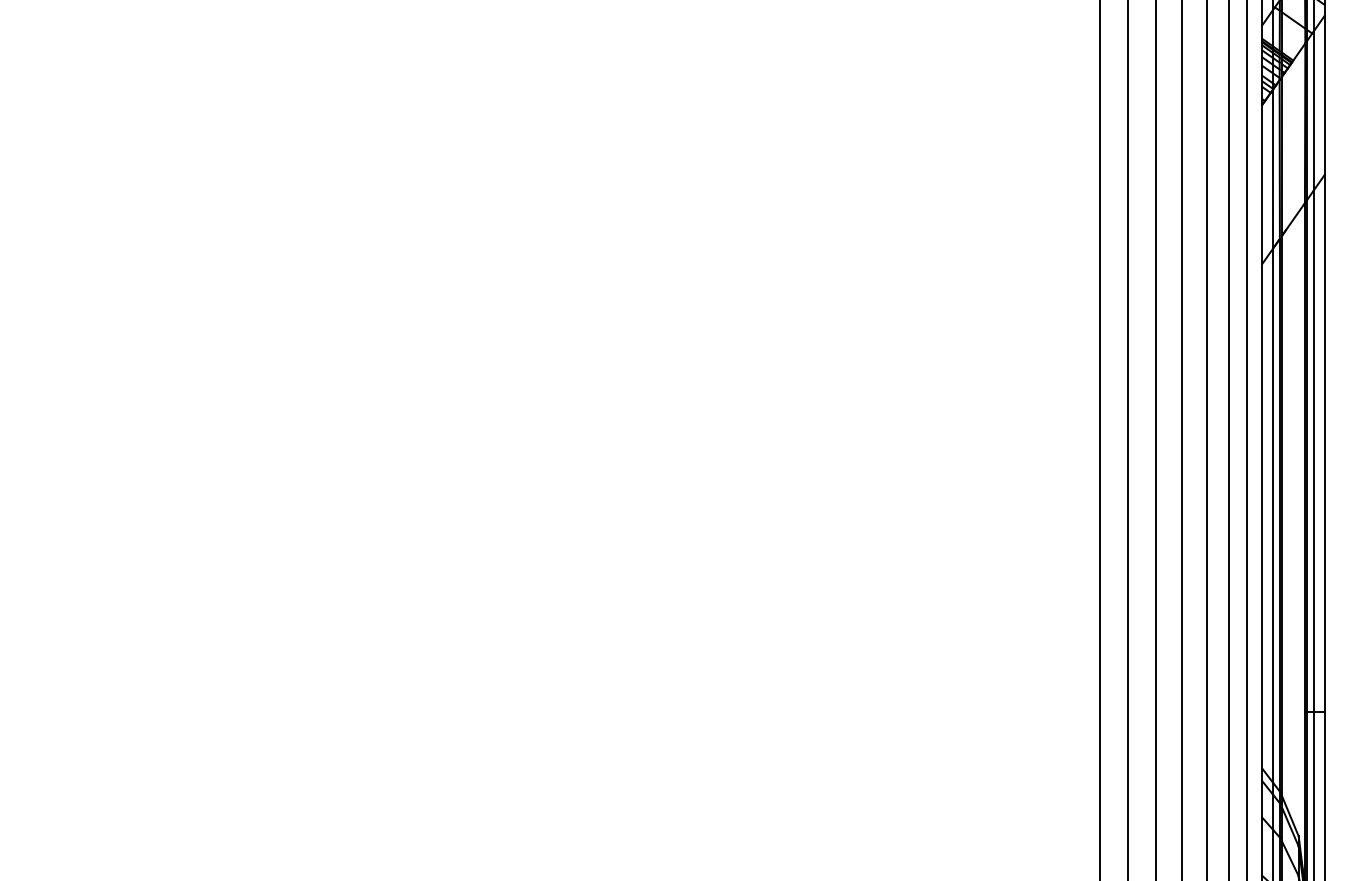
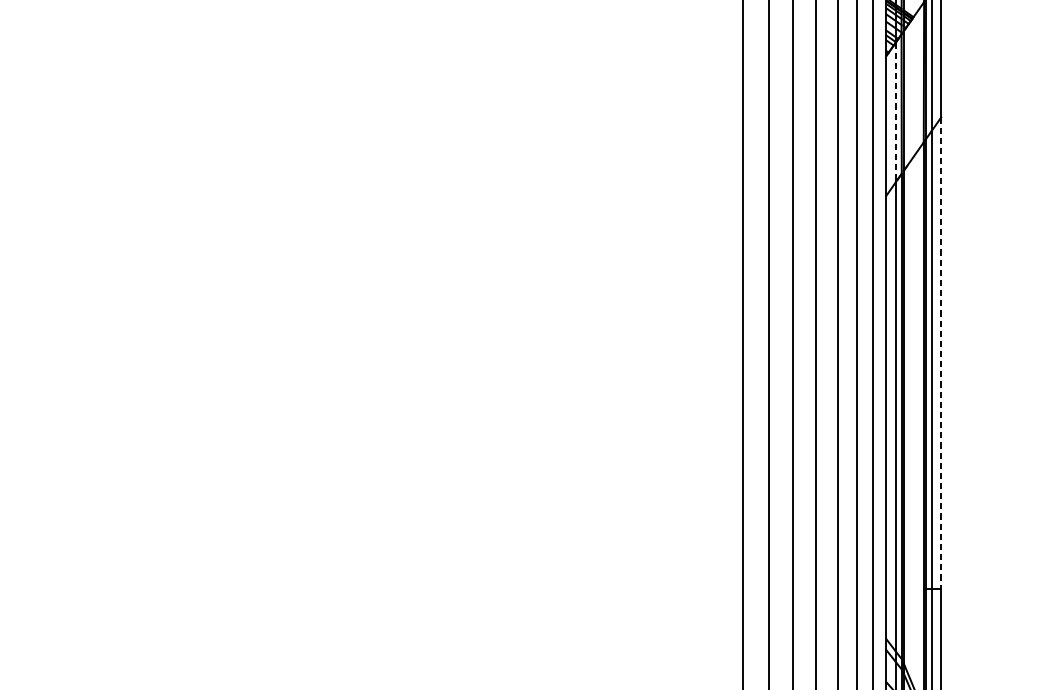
line: (1273, 168) -> (896, 111), solid -> dashed
line: (1324, 443) -> (940, 353), solid -> dashed

